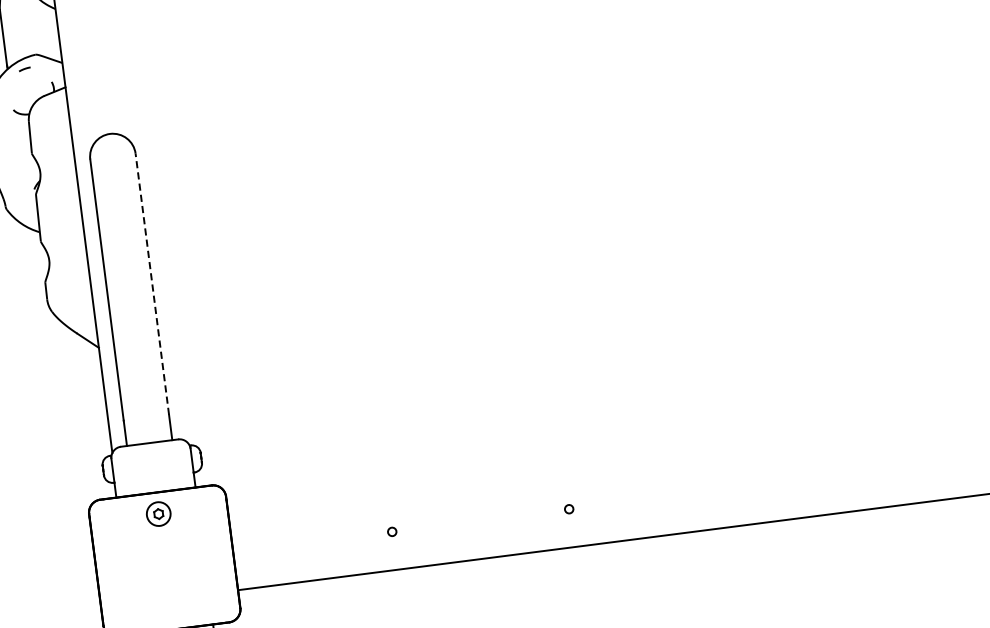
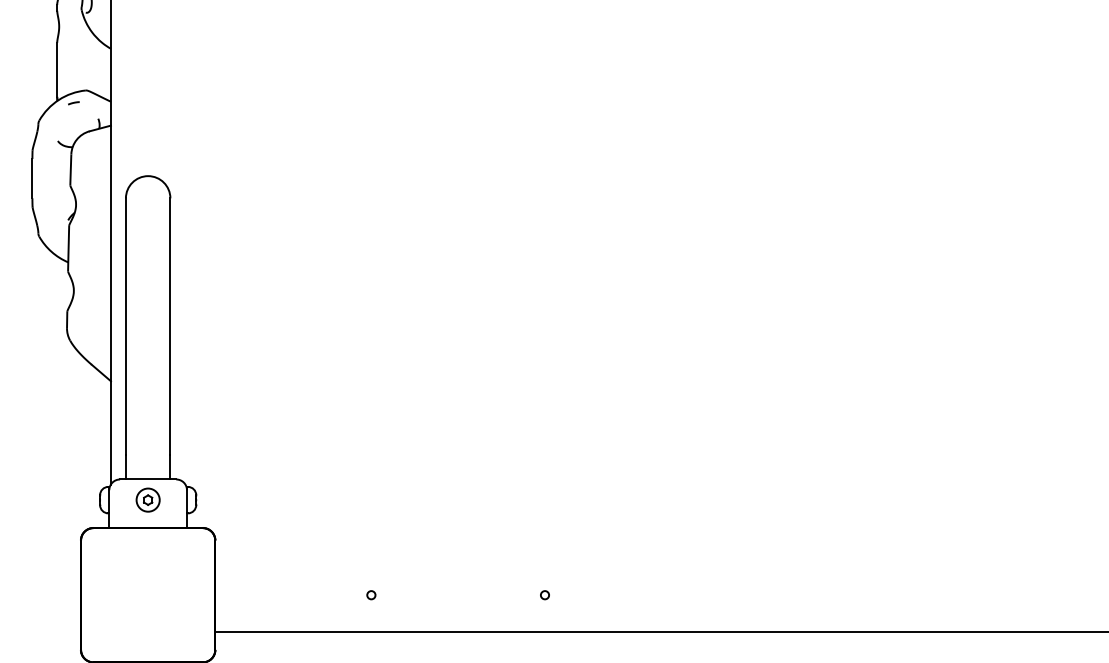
line: (152, 284) -> (170, 326), dashed -> solid
part: (157, 513) -> (147, 499), moved

